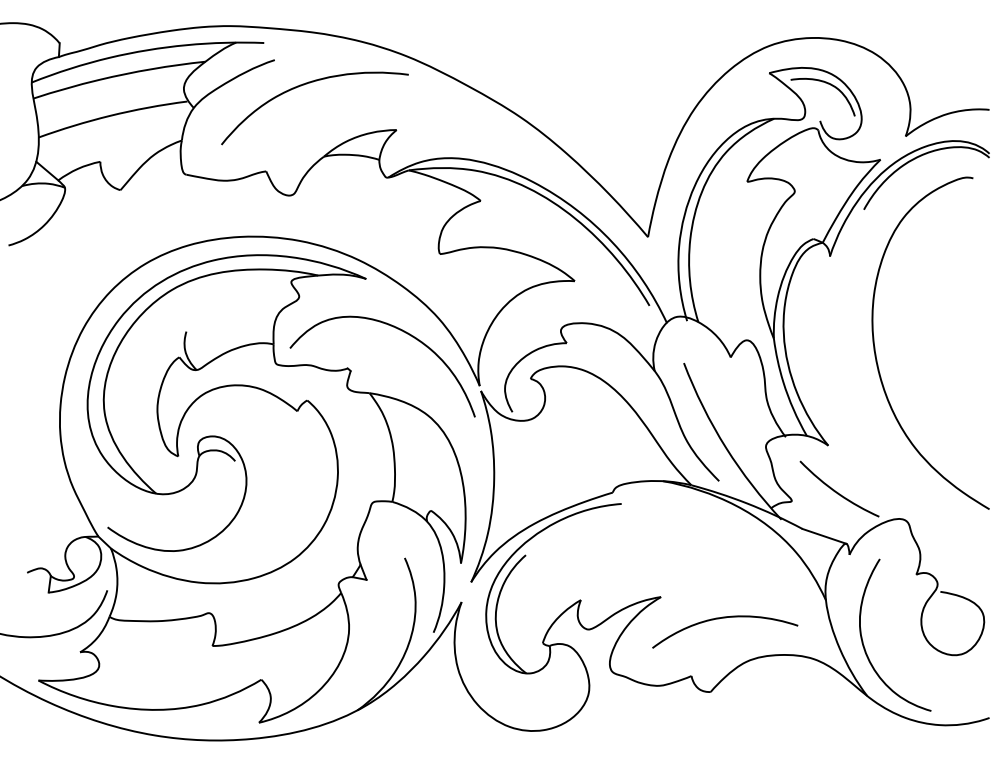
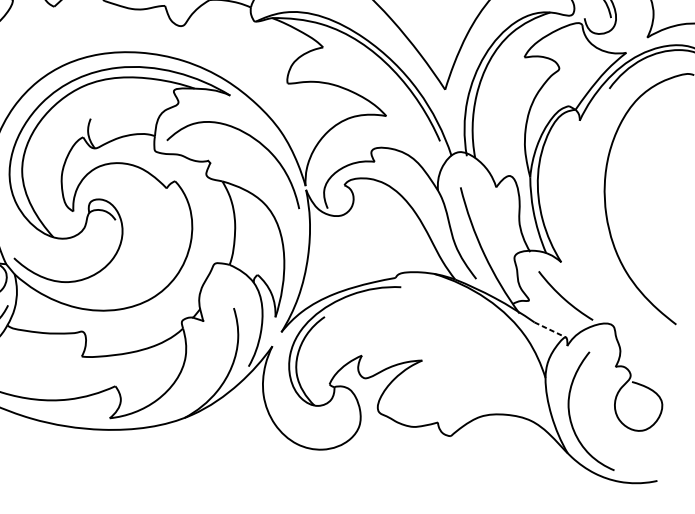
line: (825, 536) -> (550, 330), solid -> dashed
curve: (725, 618) -> (468, 382), removed

